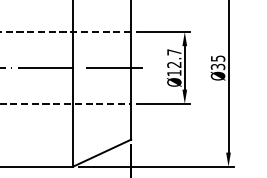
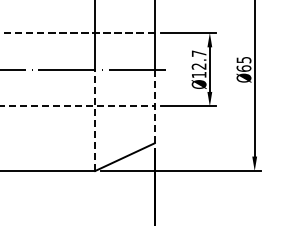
text: (217, 66) -> (243, 68), Ø35 -> Ø65
line: (130, 103) -> (154, 106), solid -> dashed
line: (73, 117) -> (95, 120), solid -> dashed

